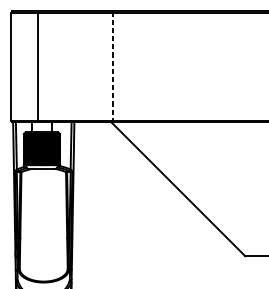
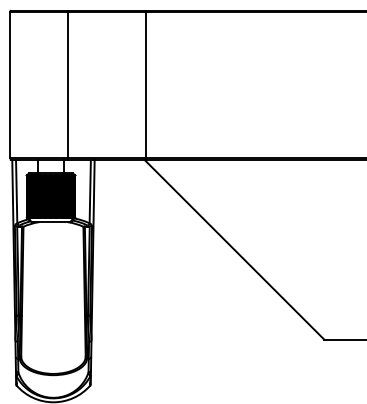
line: (37, 66) -> (68, 84), moved
line: (112, 67) -> (146, 85), dashed -> solid

